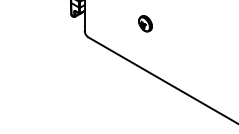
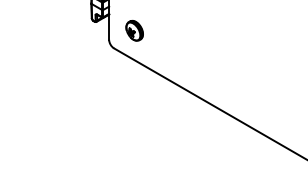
part: (145, 23) -> (134, 30), moved

